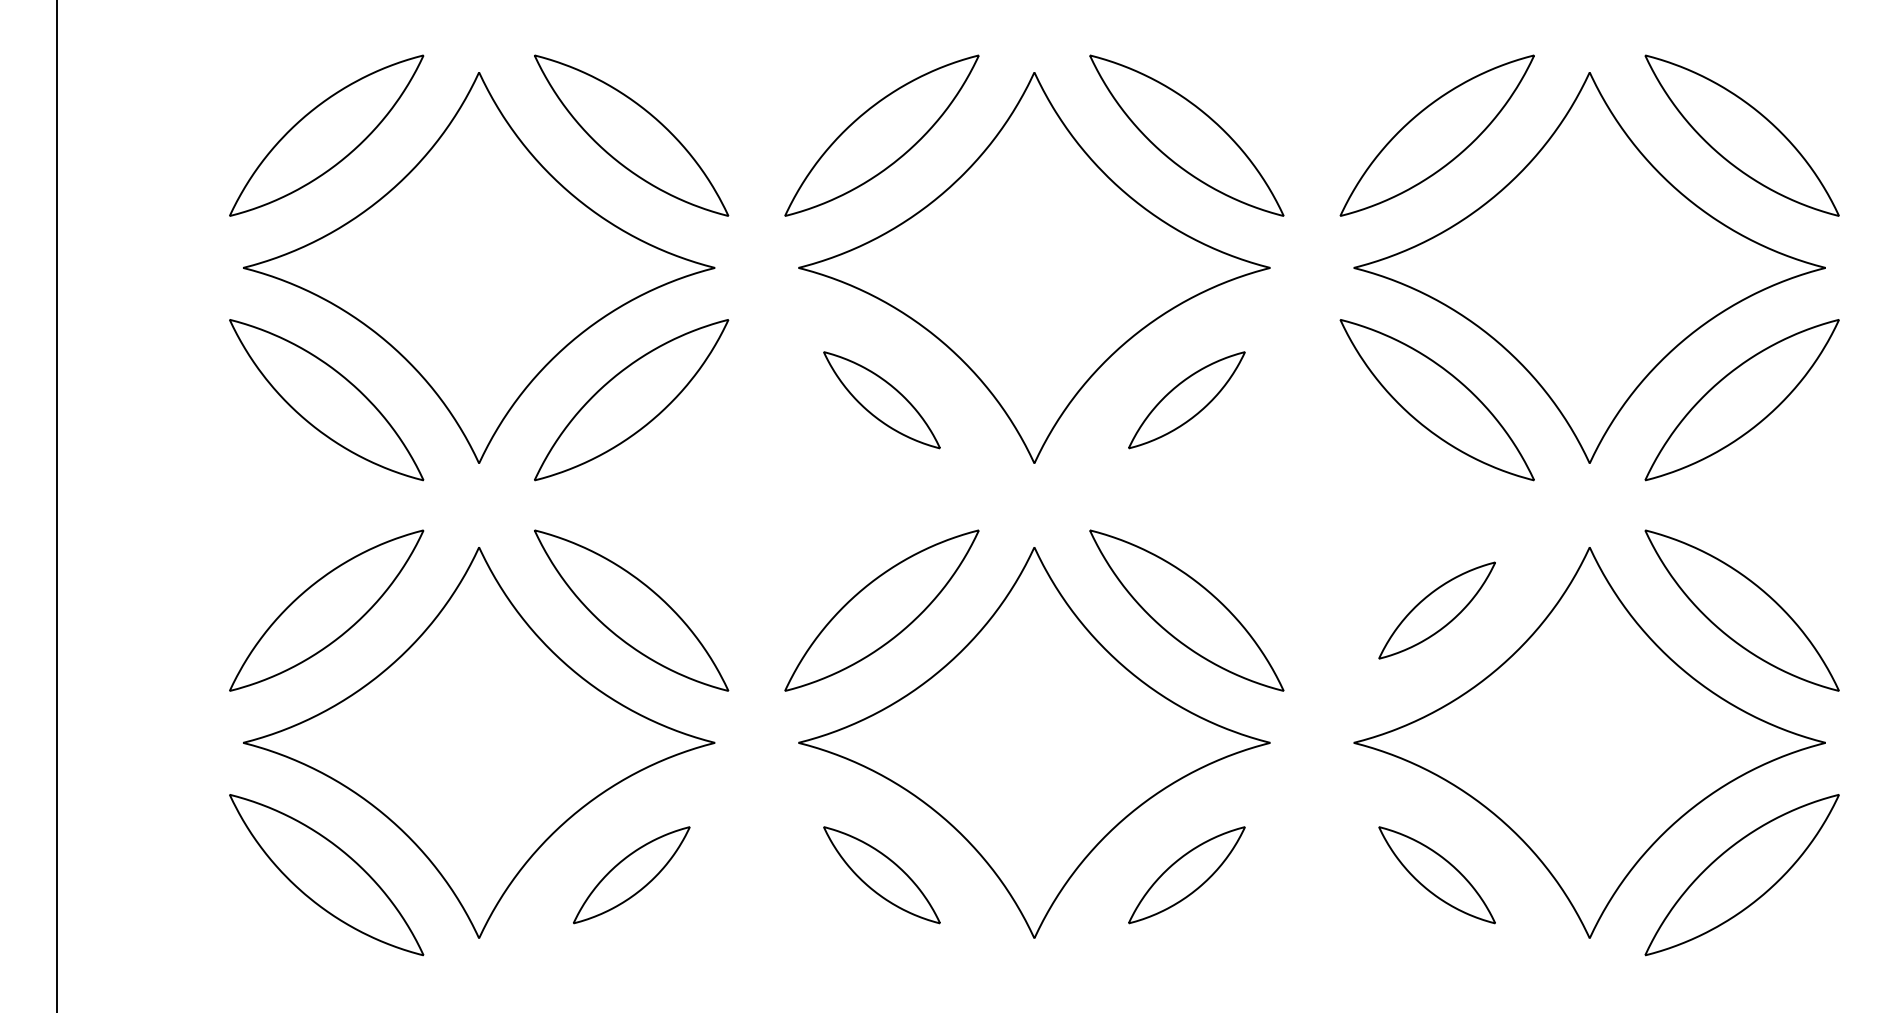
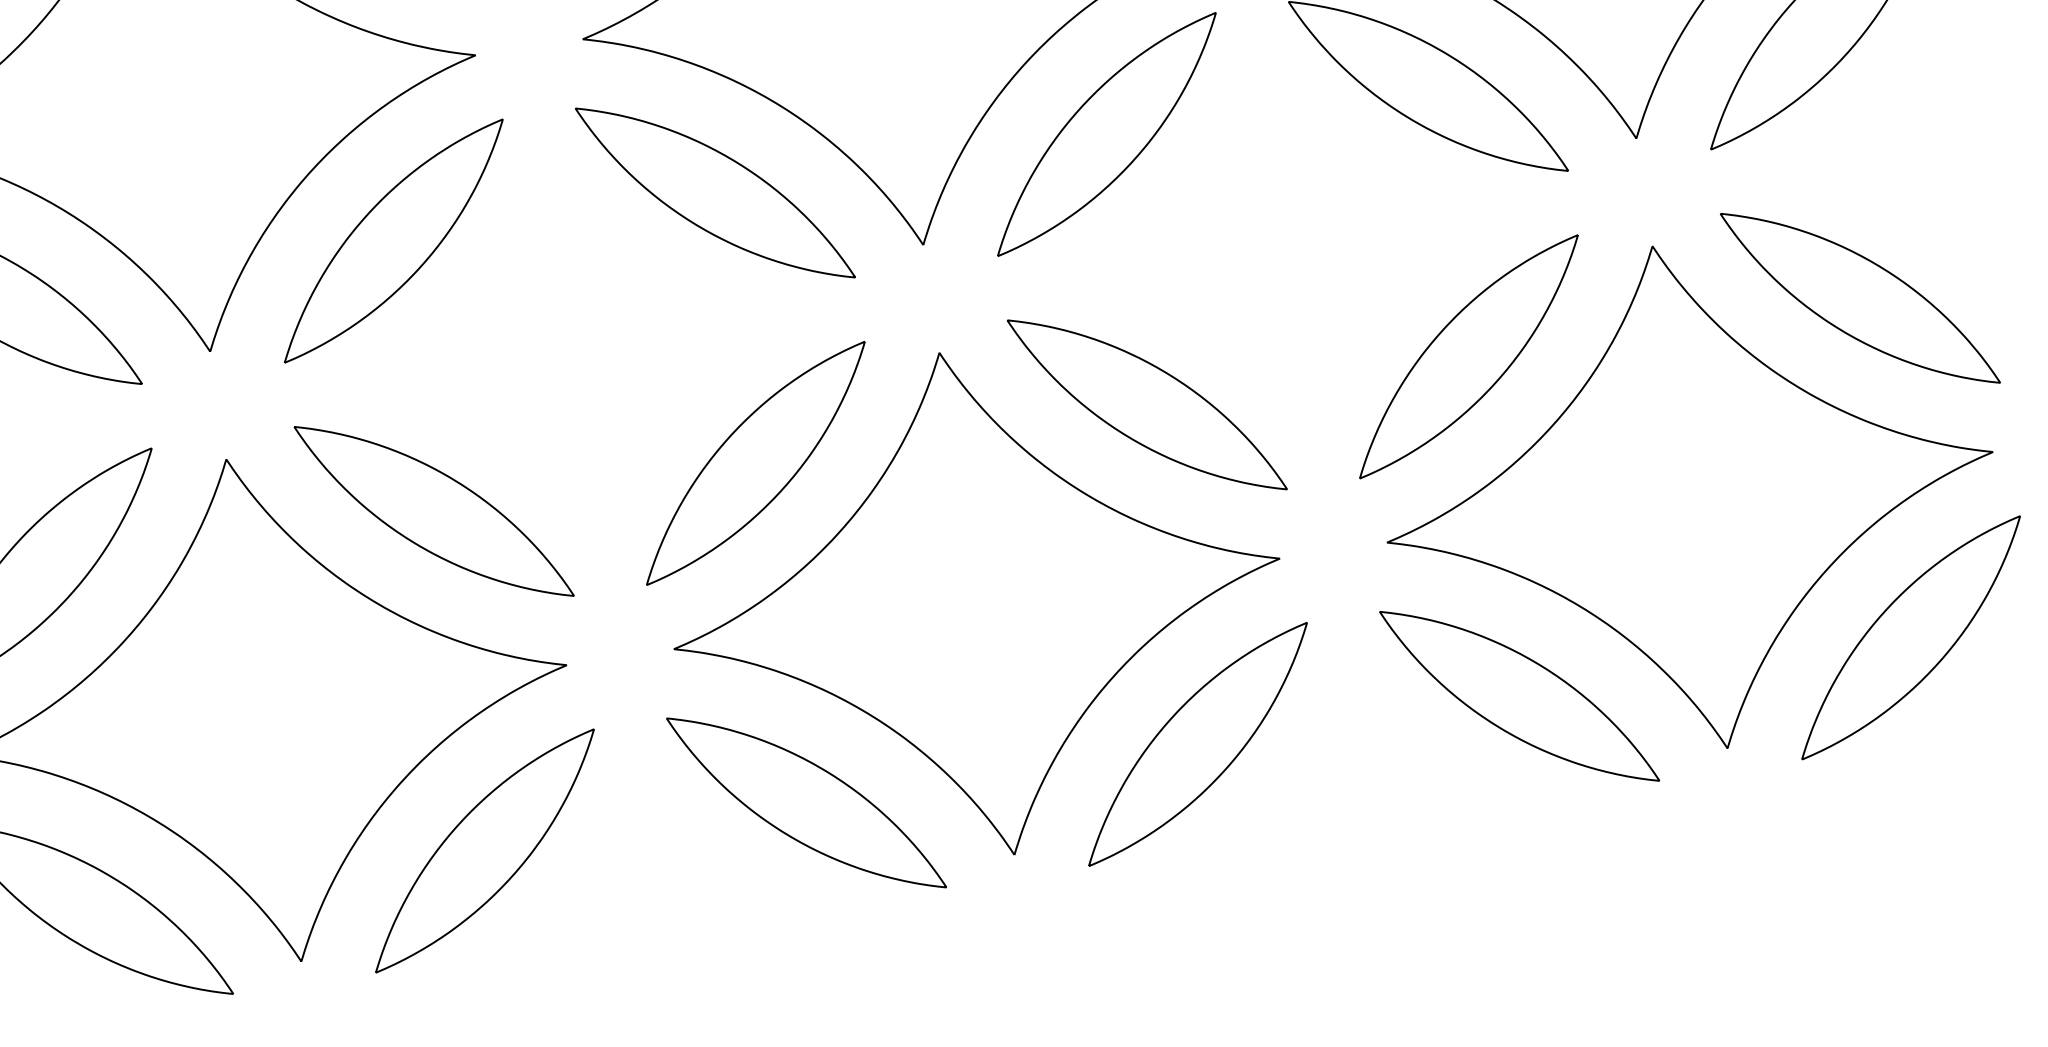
part: (881, 400) -> (714, 193), size x1.67
part: (1186, 400) -> (1106, 135), size x1.67
part: (1436, 610) -> (1467, 356), size x1.67
part: (631, 875) -> (484, 851), size x1.67
part: (881, 875) -> (806, 803), size x1.67
part: (1186, 875) -> (1197, 745), size x1.67
part: (1436, 875) -> (1518, 697), size x1.67

